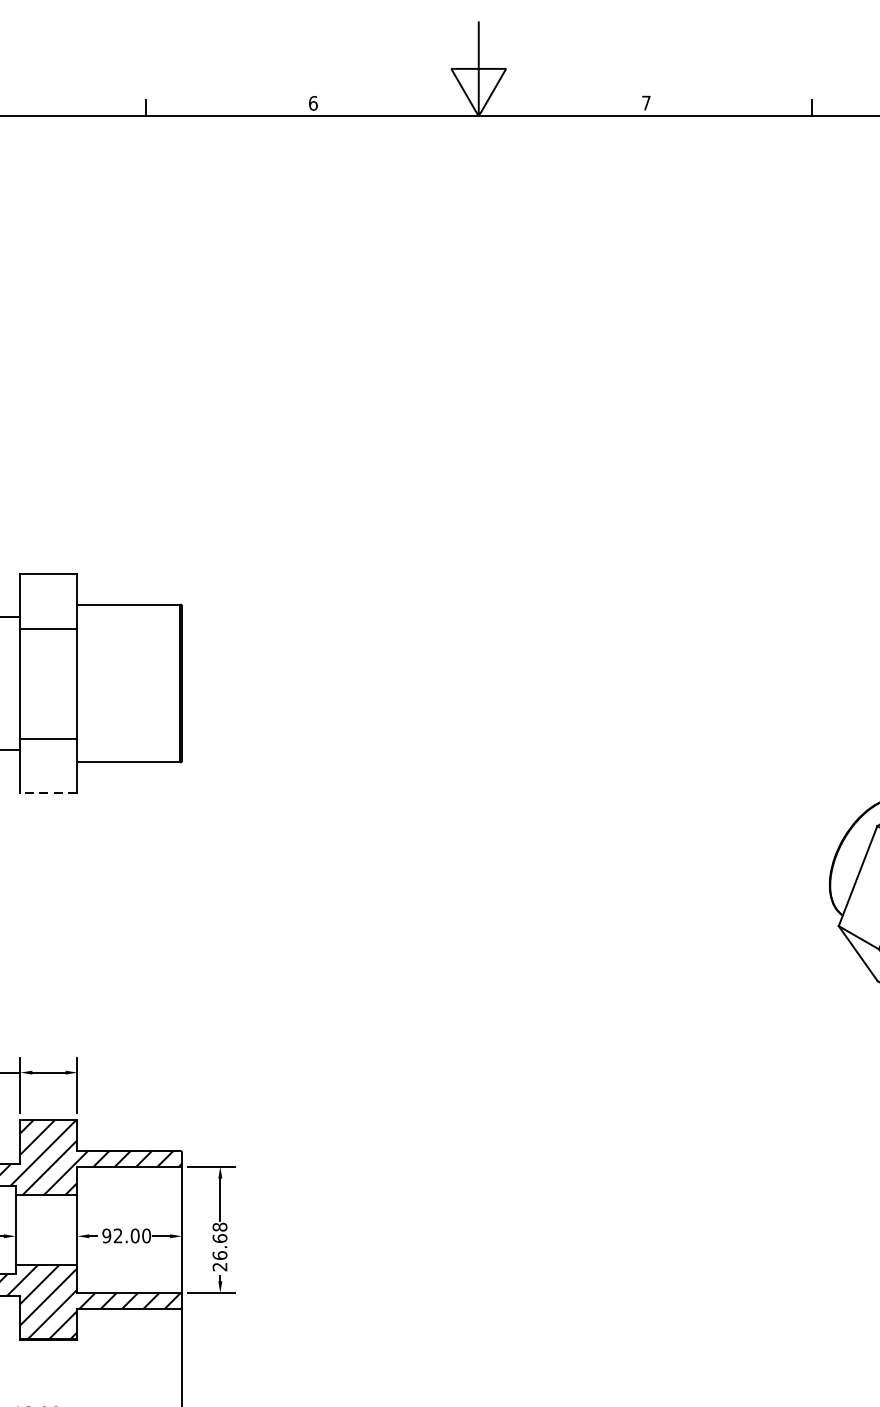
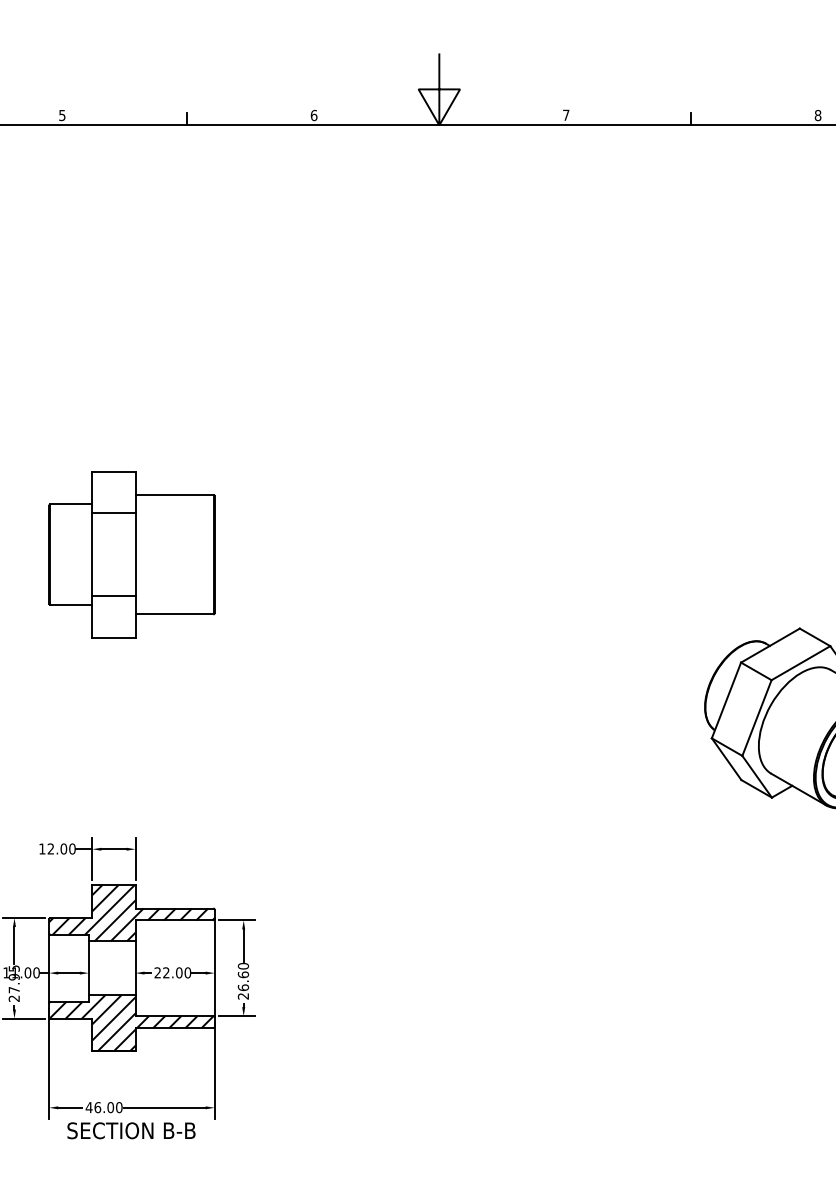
line: (48, 792) -> (113, 637), dashed -> solid
text: (220, 1226) -> (243, 965), 26.68 -> 26.60
text: (106, 1235) -> (157, 972), 92.00 -> 22.00

